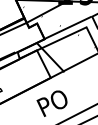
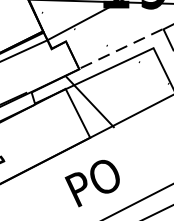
line: (67, 28) -> (119, 50), solid -> dashed

